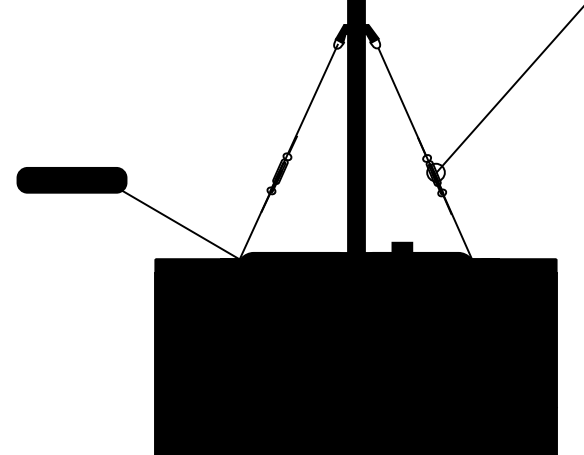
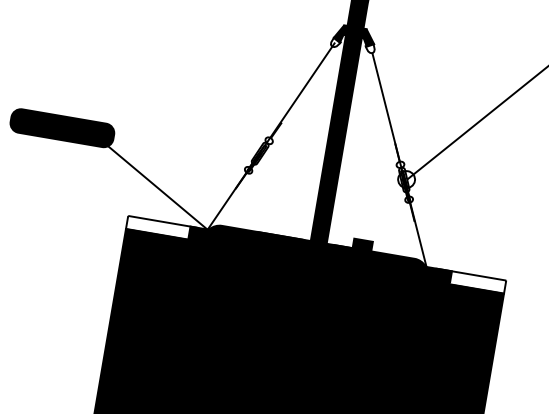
fill: (195, 265) -> (165, 228), removed
fill: (516, 265) -> (467, 280), removed

